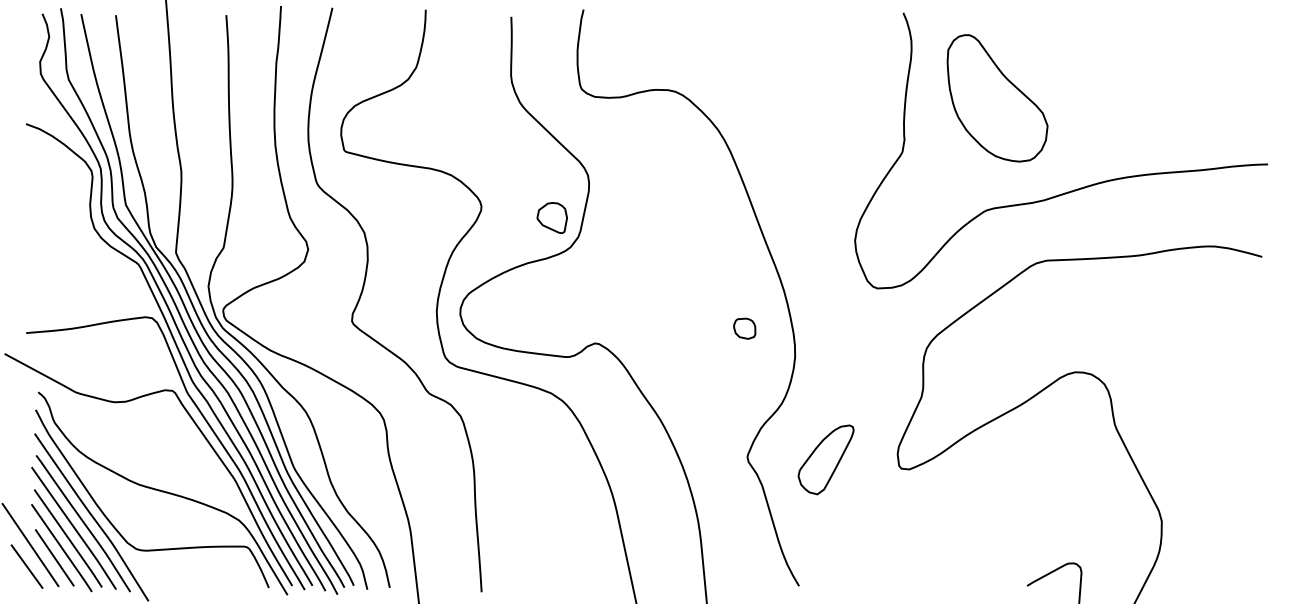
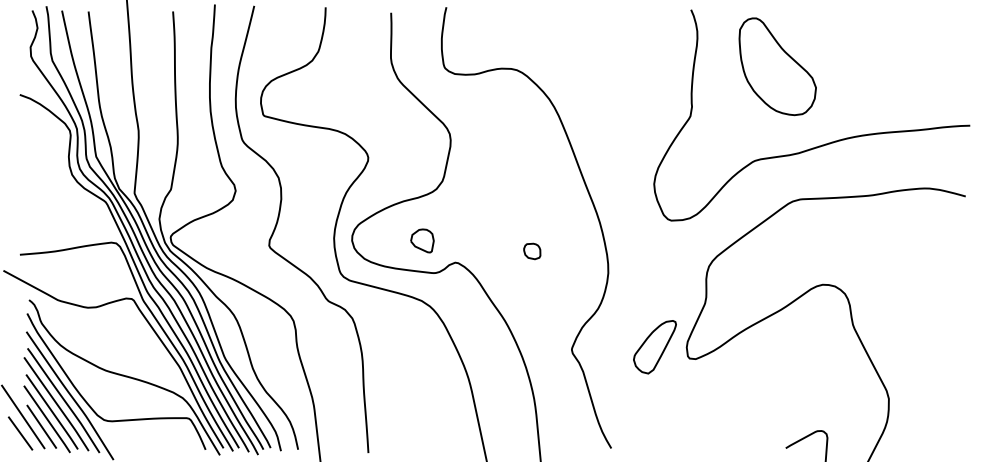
part: (997, 98) -> (777, 66), moved
part: (551, 217) -> (421, 240), moved
part: (744, 328) -> (532, 251), moved
part: (825, 459) -> (654, 346), moved

